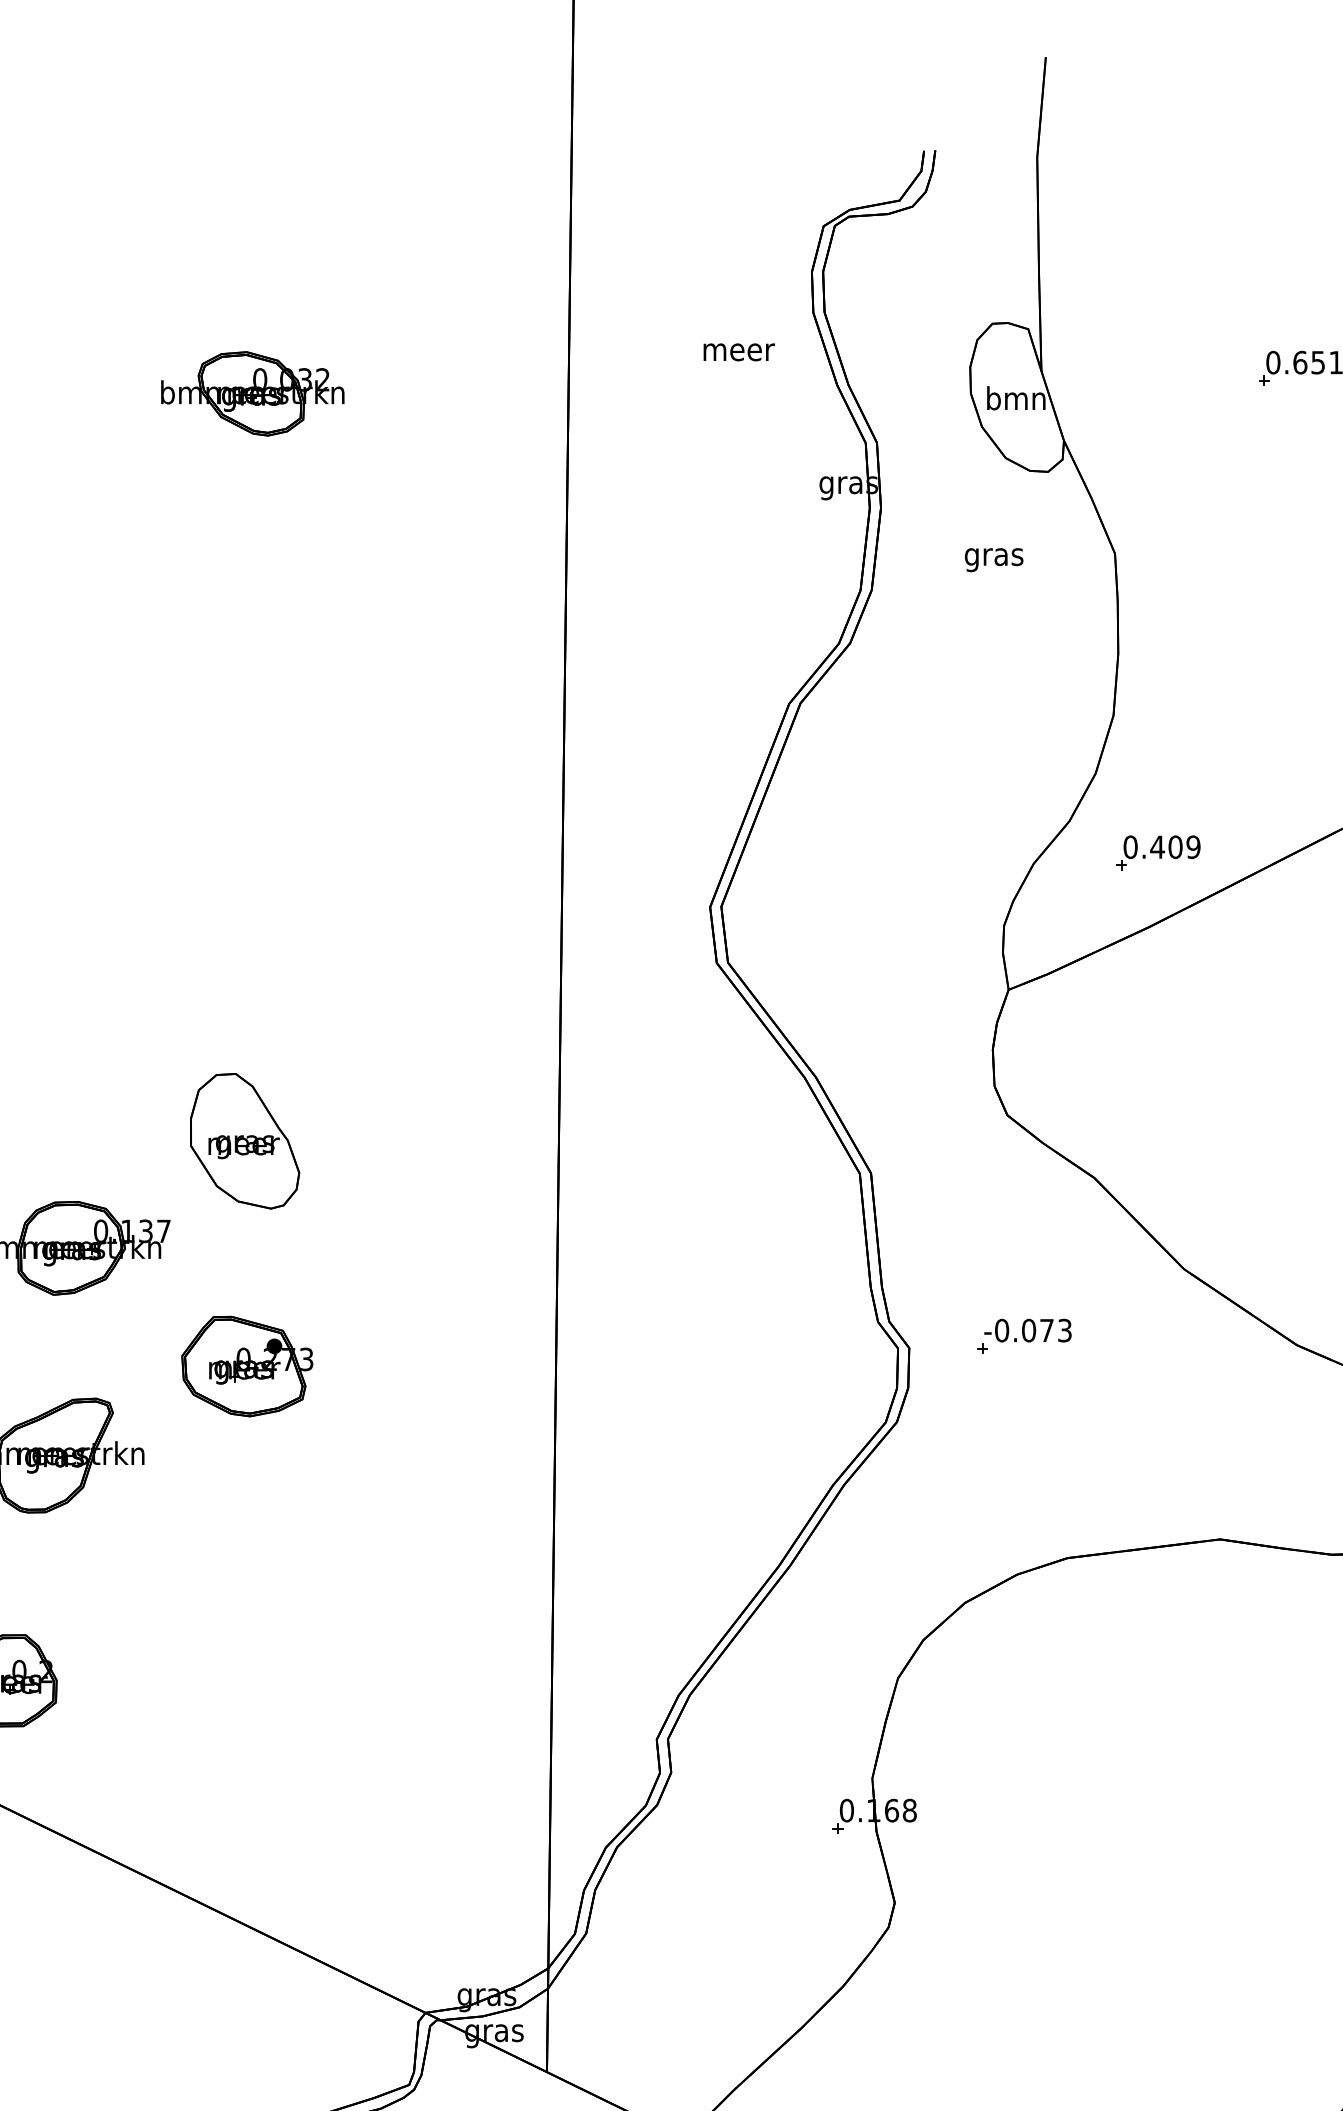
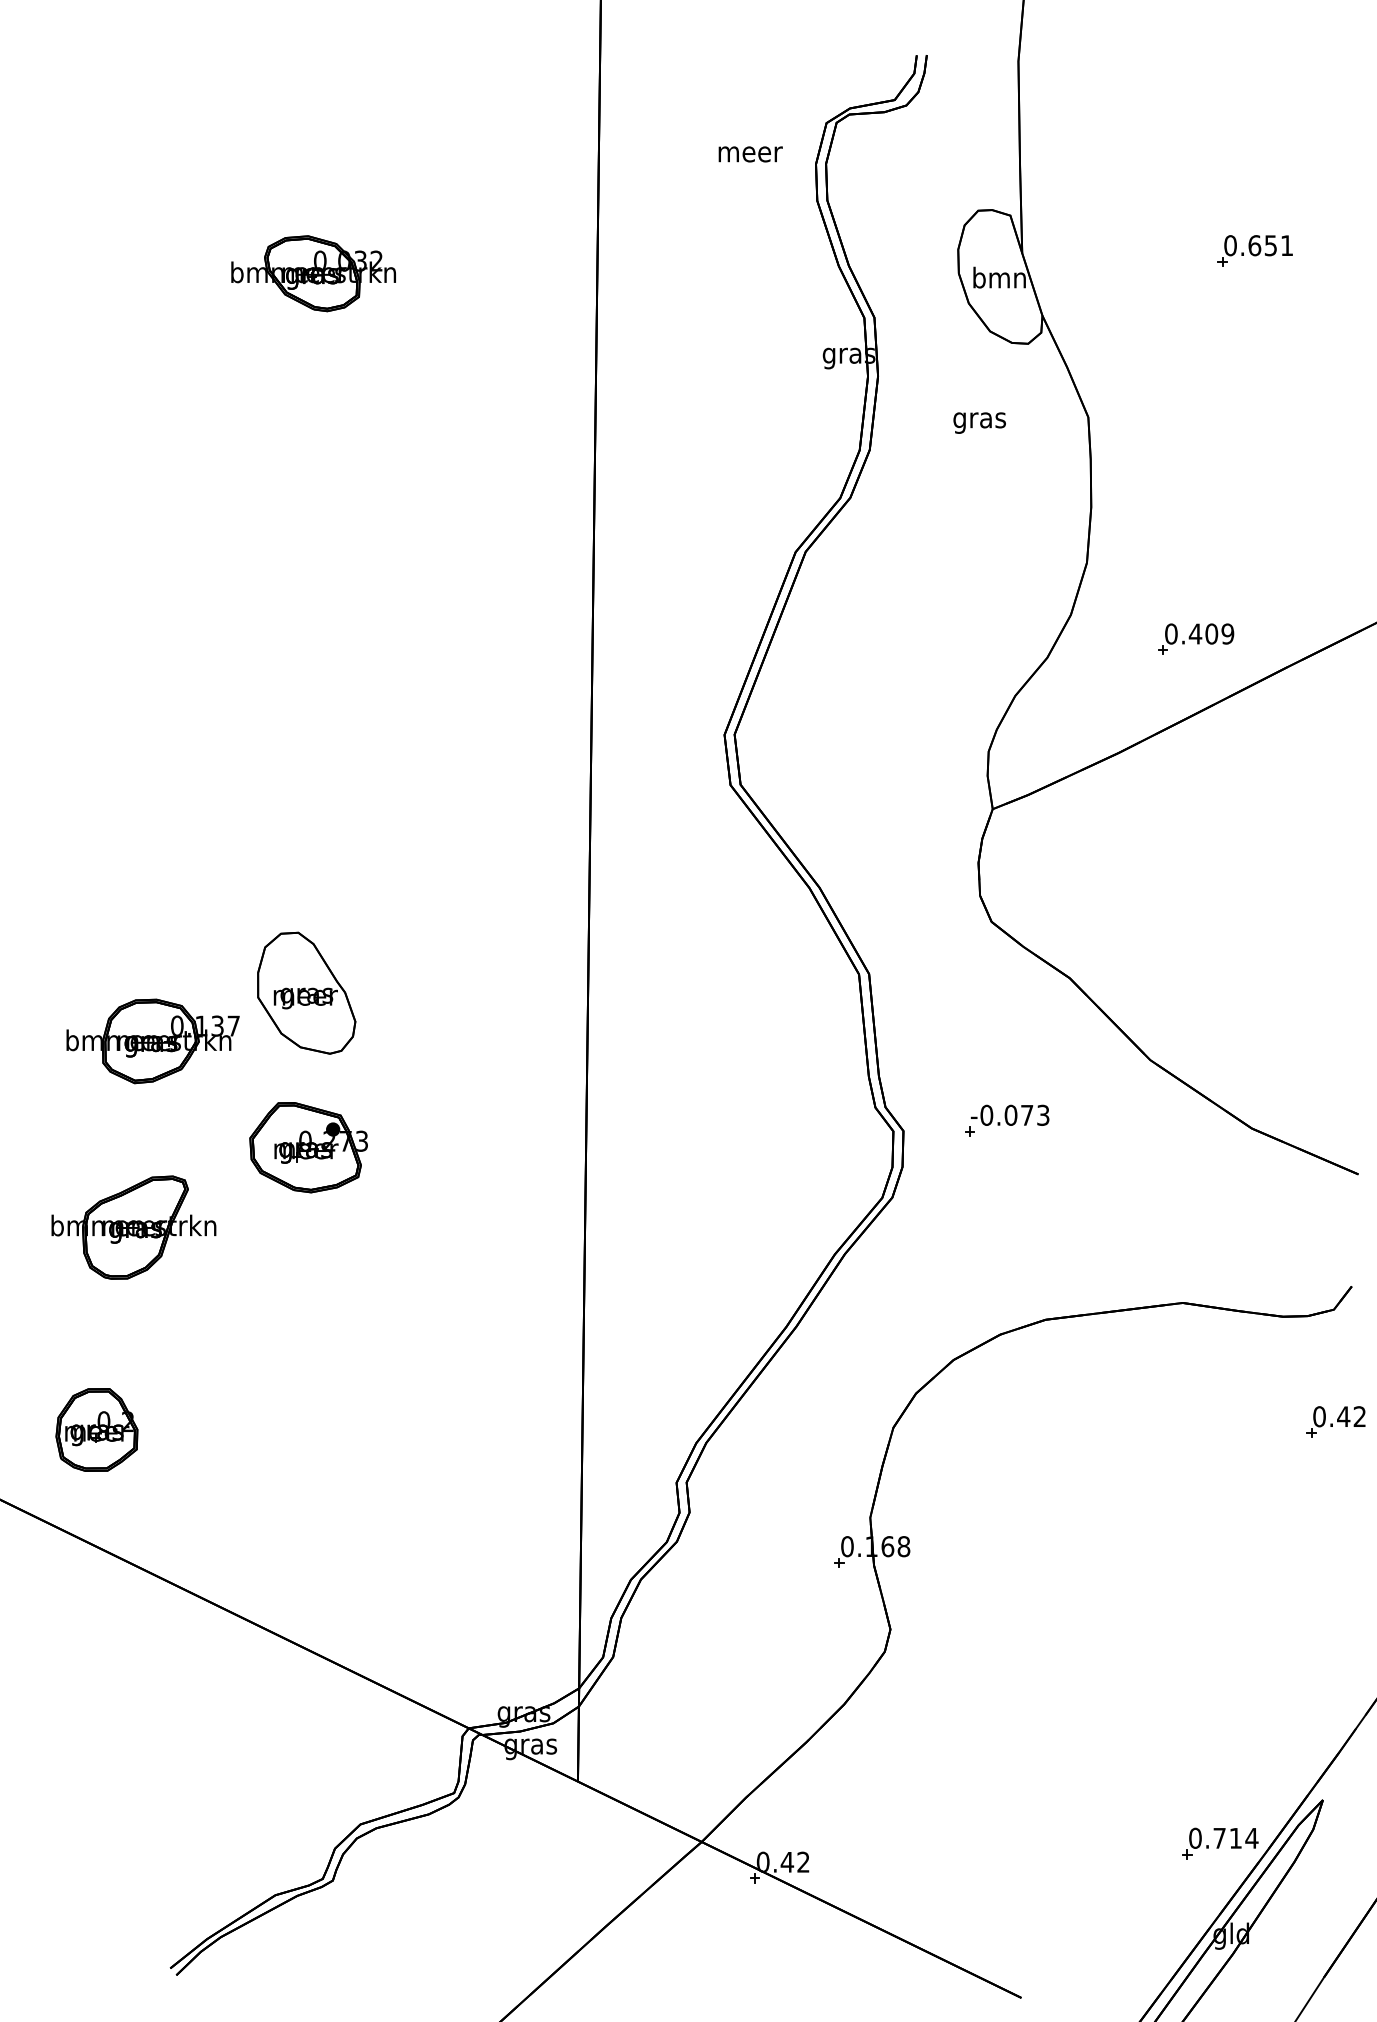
text: (739, 352) -> (750, 154), moved
part: (1158, 852) -> (1196, 638), moved
part: (244, 1140) -> (306, 992), moved

